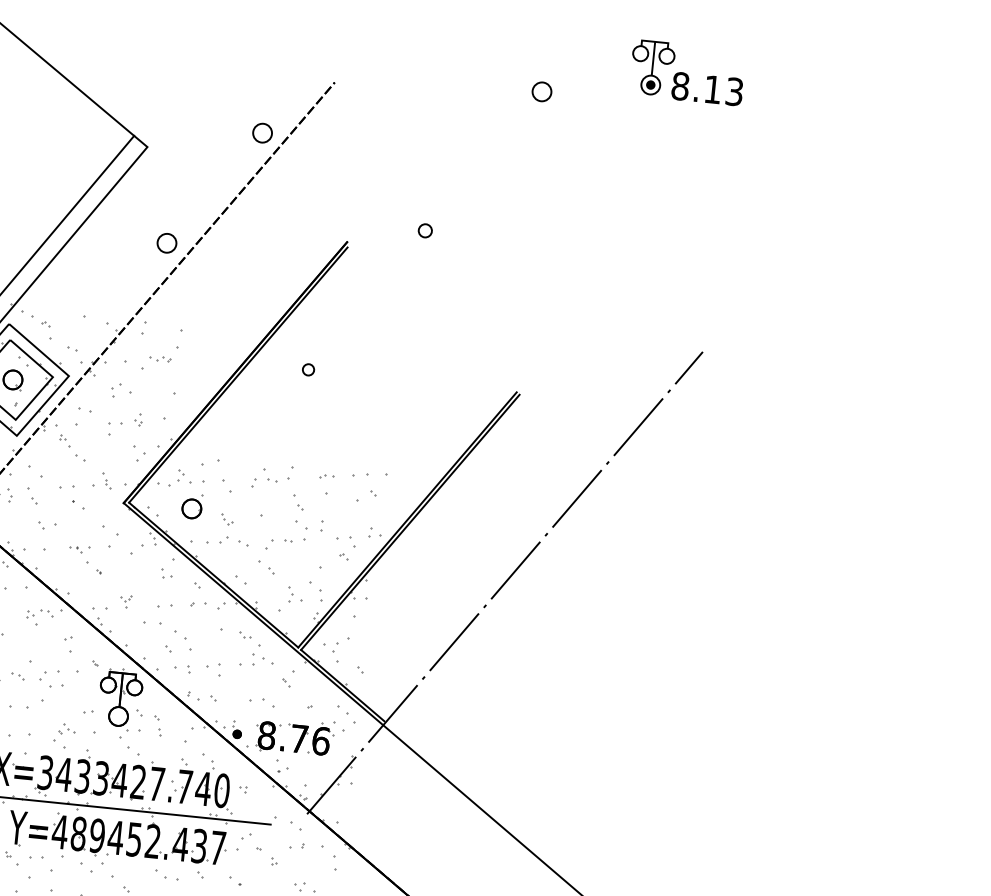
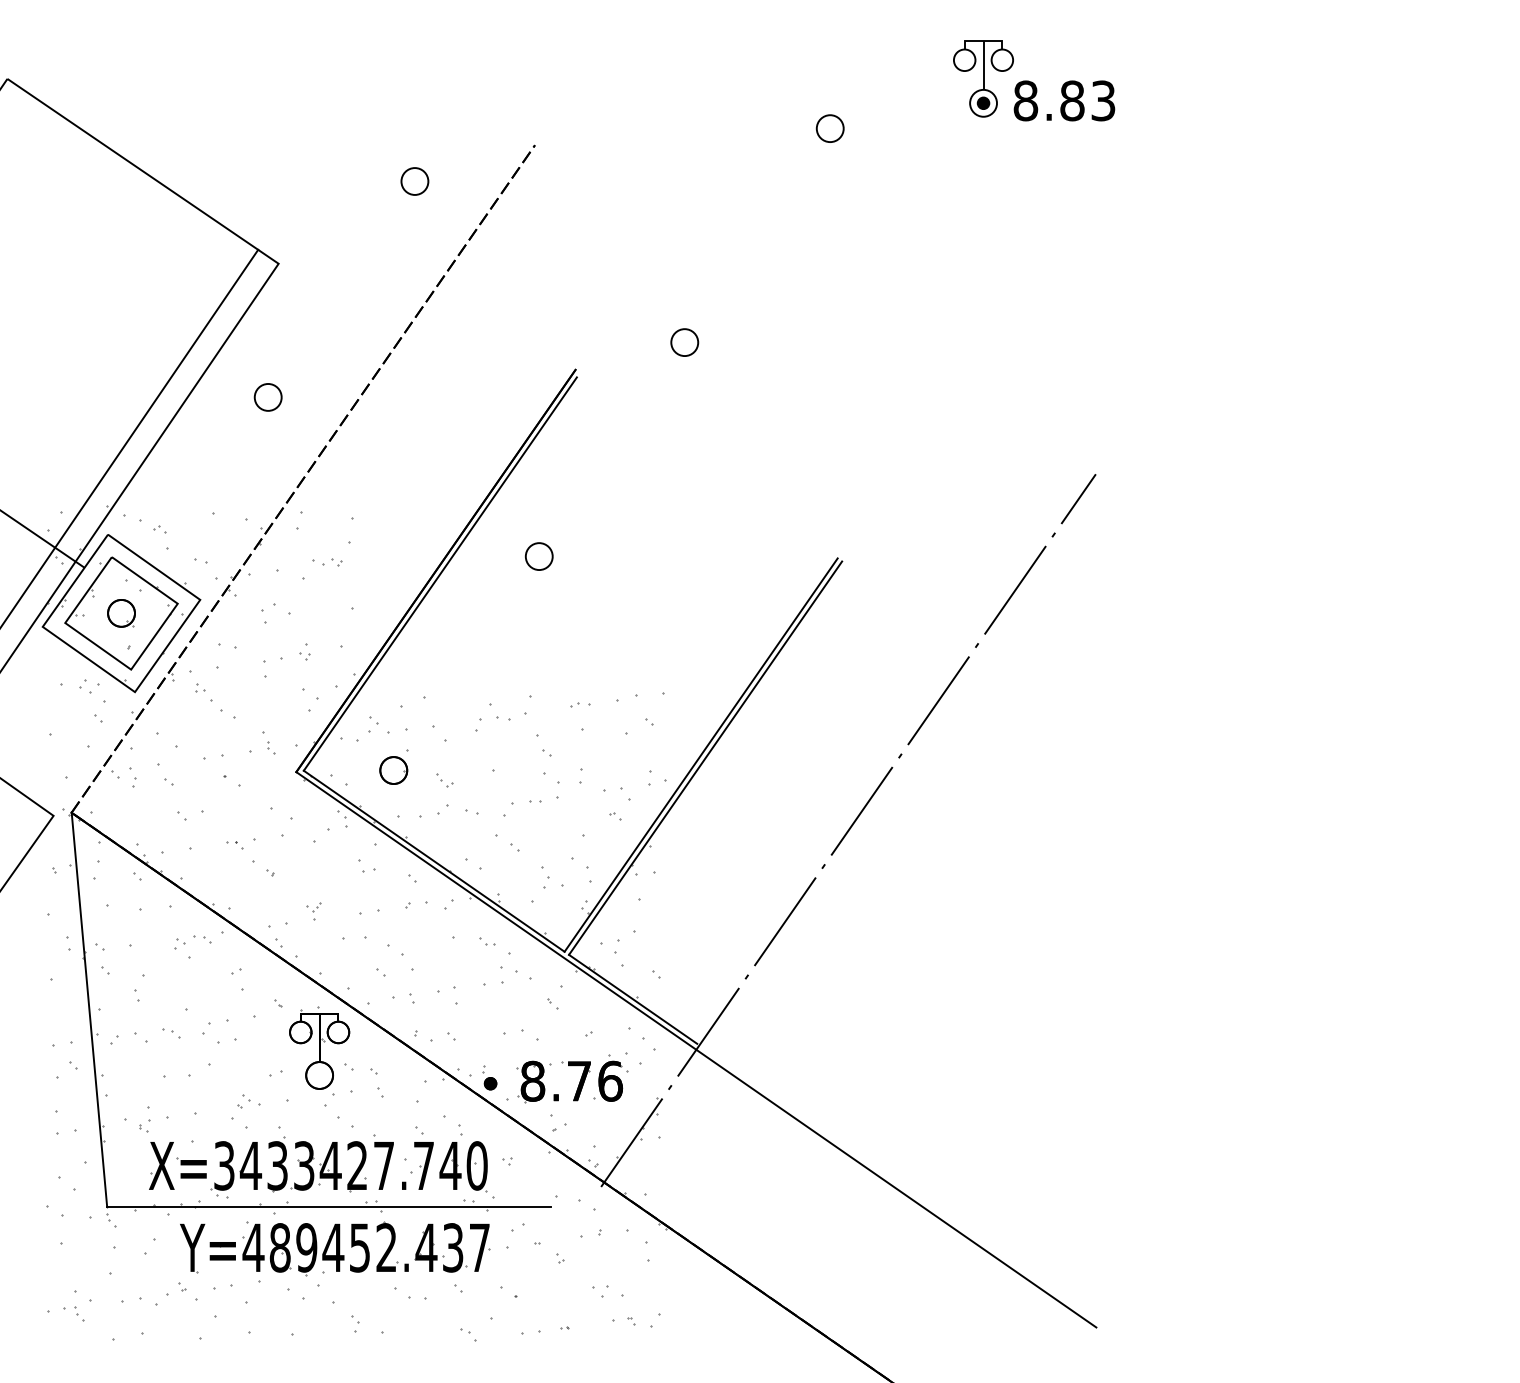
text: (713, 89) -> (1072, 100), 8.13 -> 8.83
part: (262, 133) -> (414, 181), moved
part: (425, 230) -> (684, 342), size x1.43
part: (166, 243) -> (267, 397), moved
part: (308, 369) -> (538, 556), size x1.67

